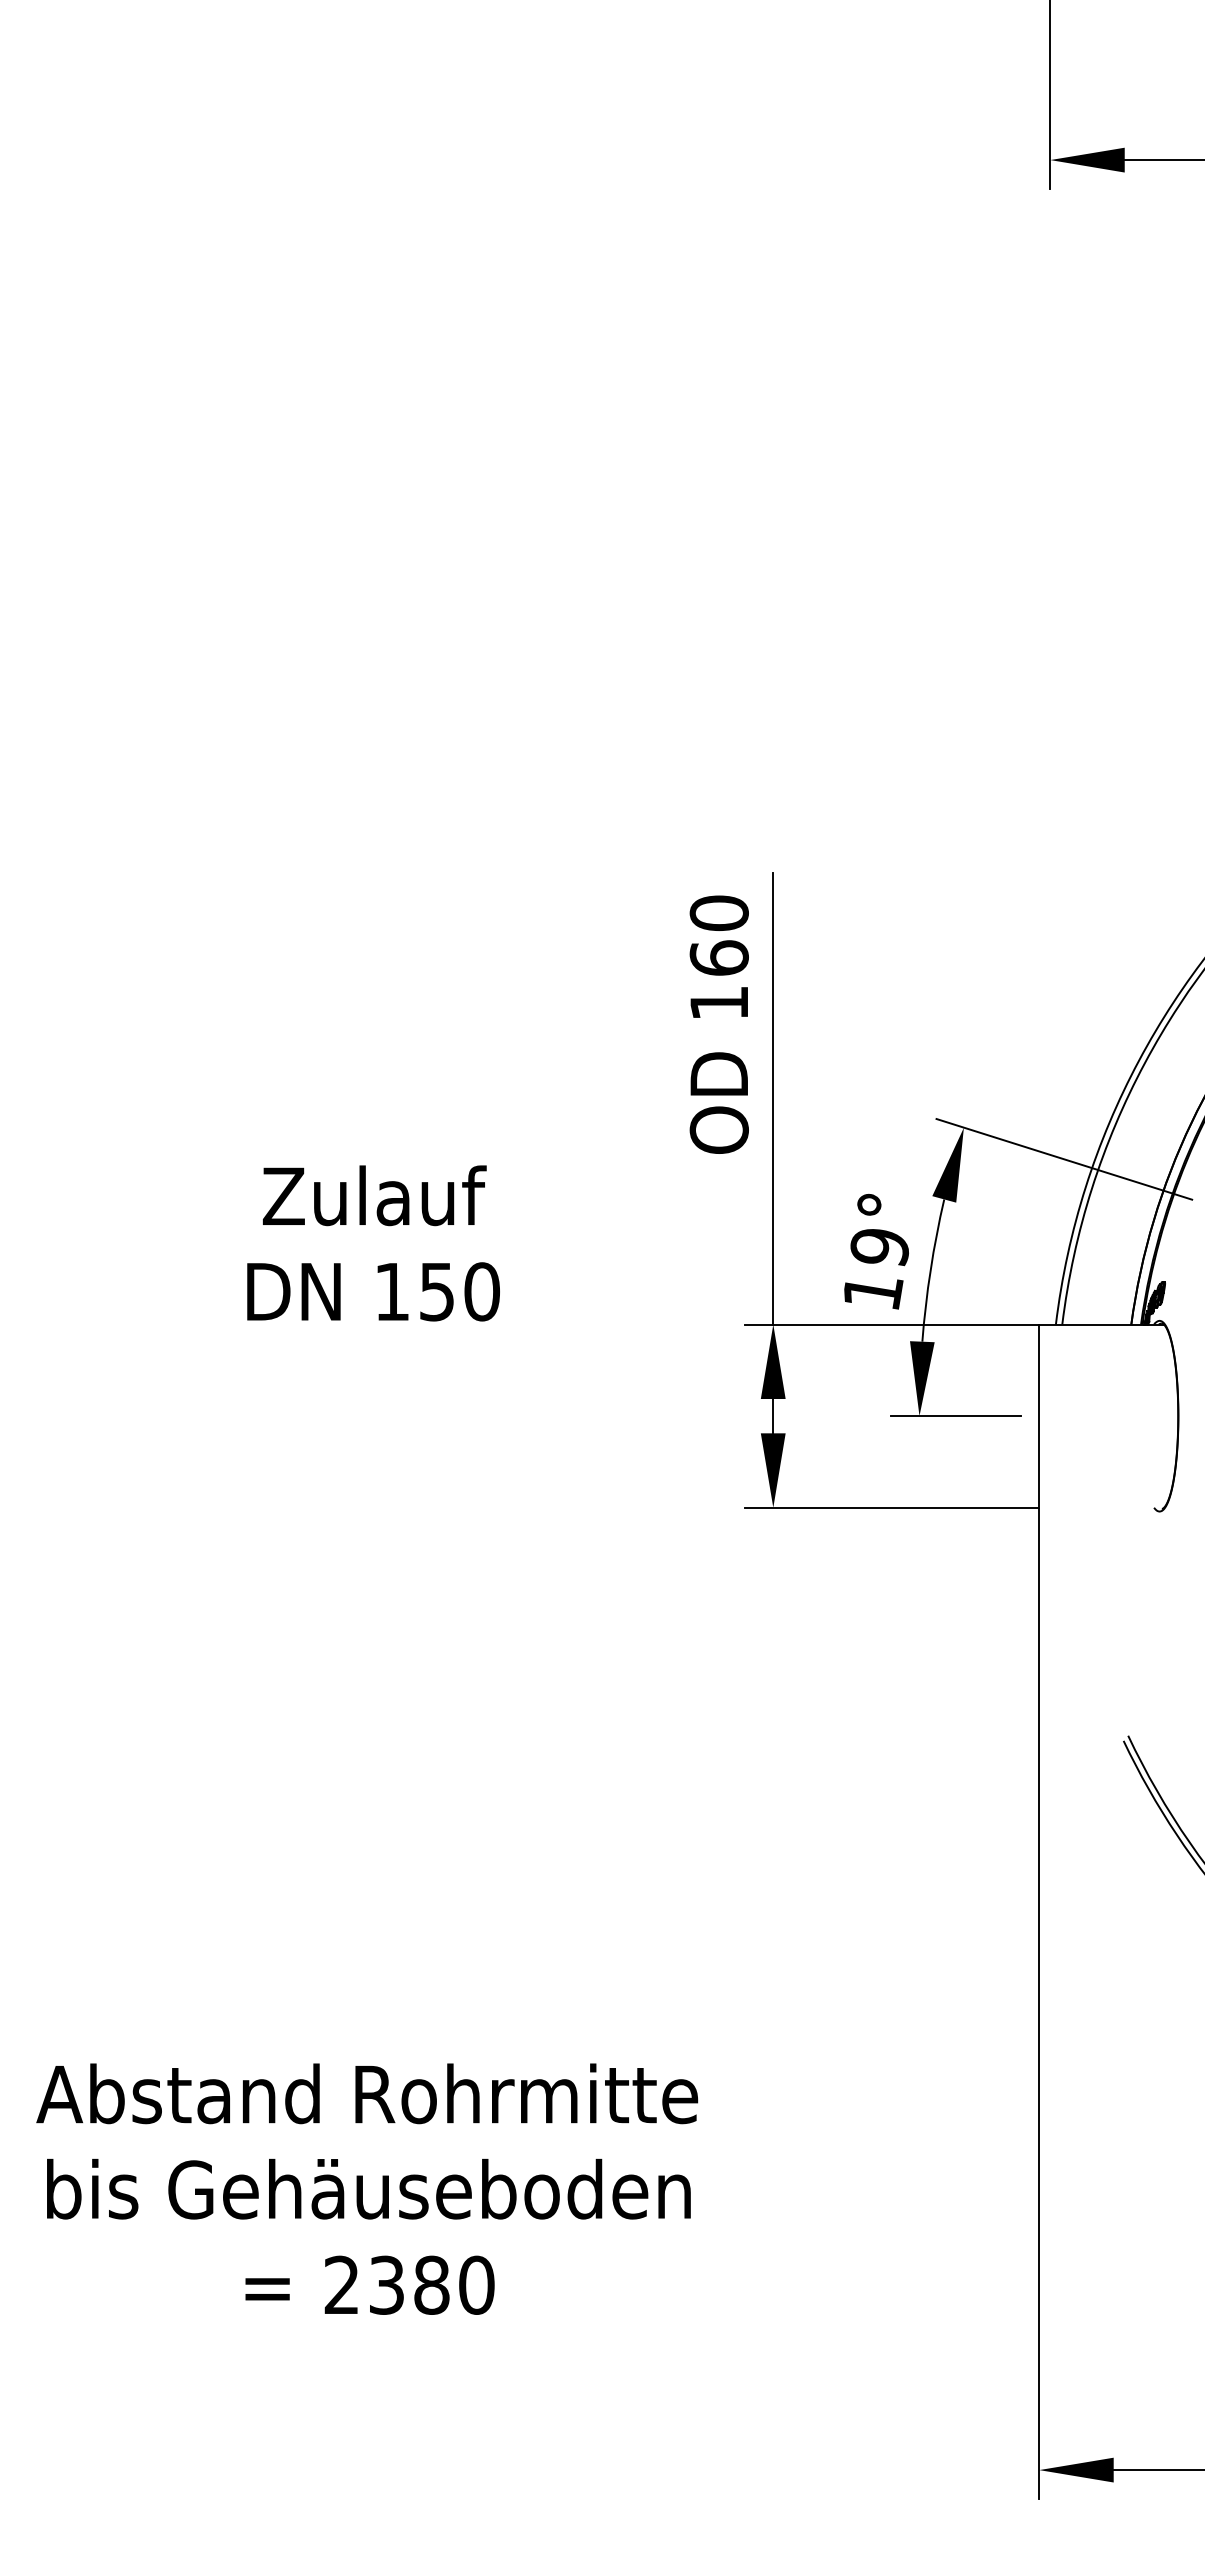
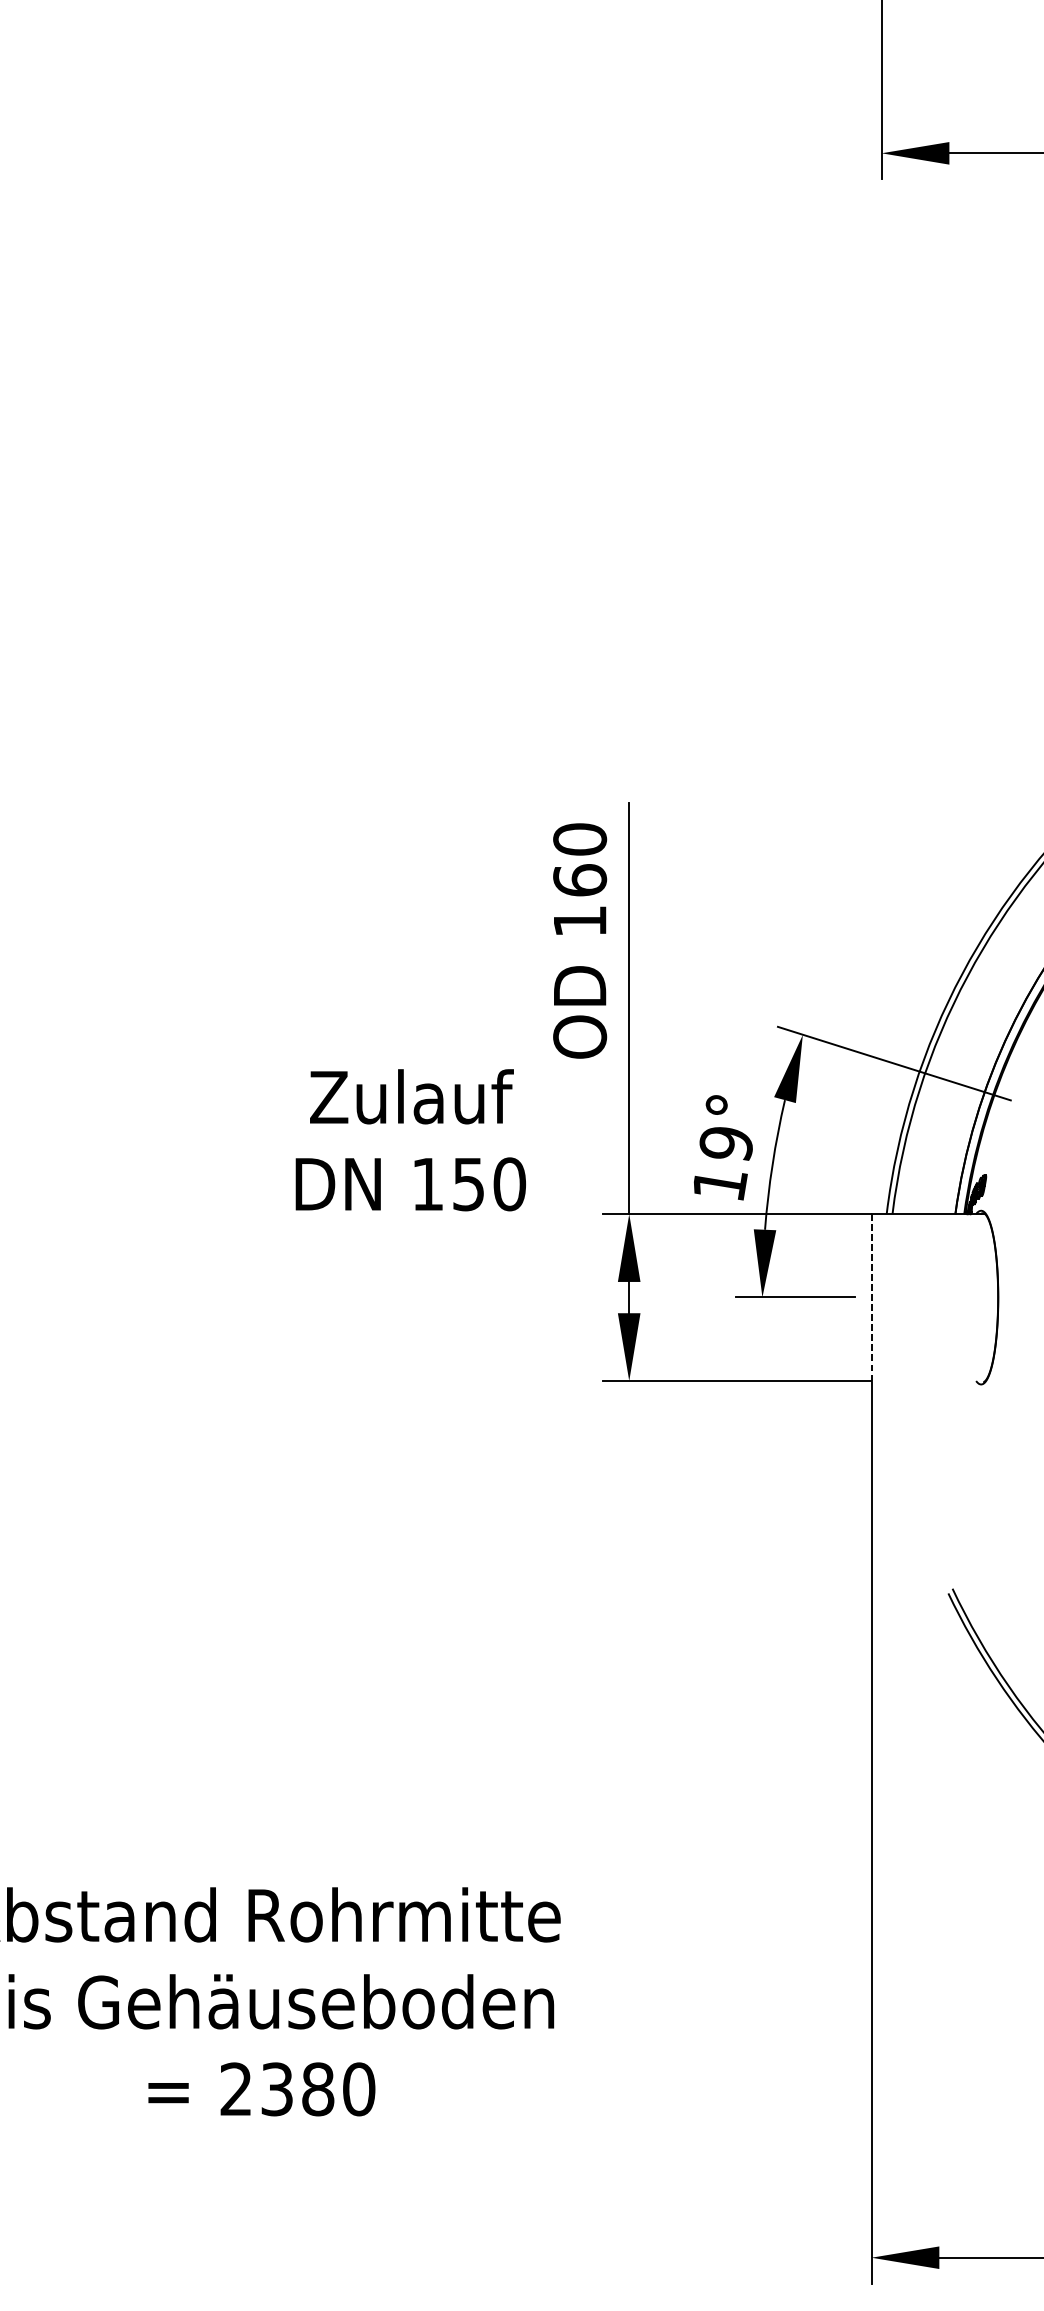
text: (373, 1243) -> (410, 1140), moved
line: (1039, 1416) -> (871, 1297), solid -> dashed

